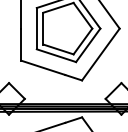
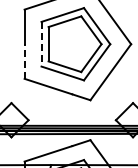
line: (36, 28) -> (41, 44), solid -> dashed
line: (21, 44) -> (24, 61), solid -> dashed

